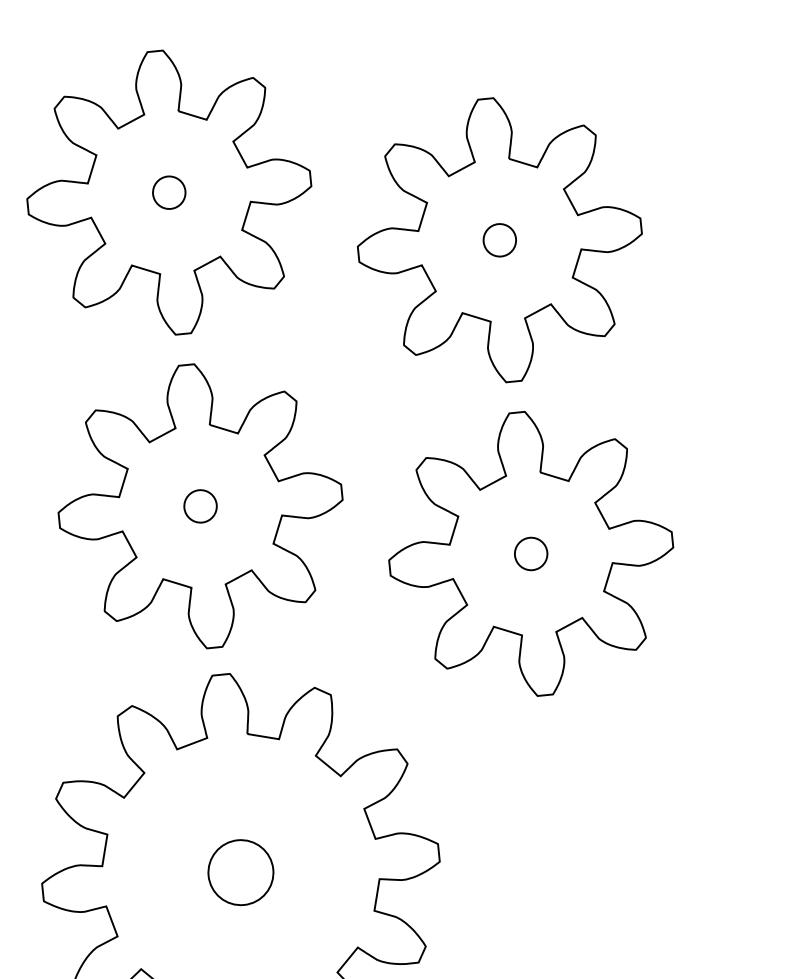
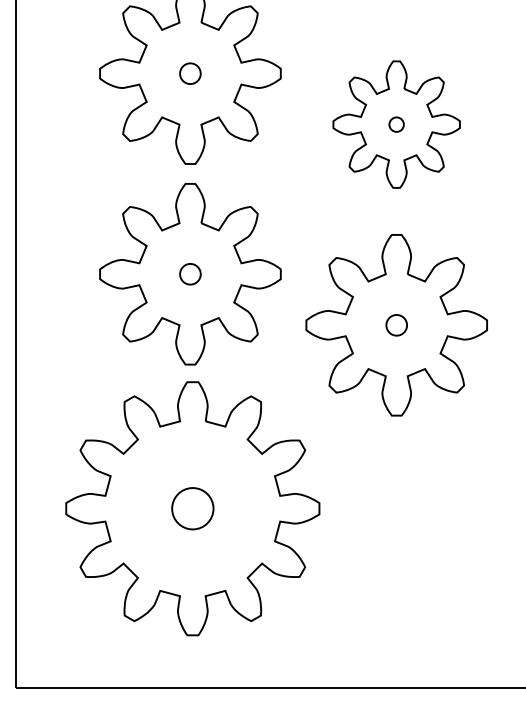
part: (499, 239) -> (396, 124), size x0.7

